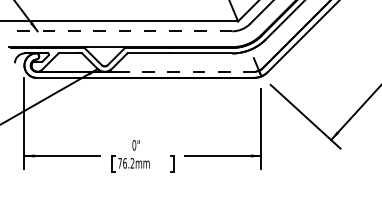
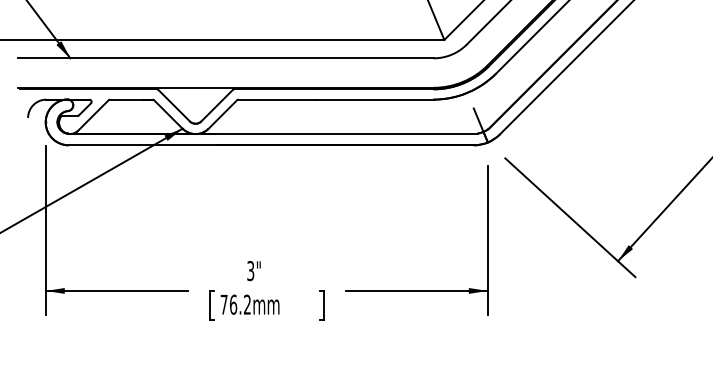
line: (120, 31) -> (224, 58), dashed -> solid
line: (185, 71) -> (346, 133), dashed -> solid
text: (134, 145) -> (251, 271), 0" -> 3"

